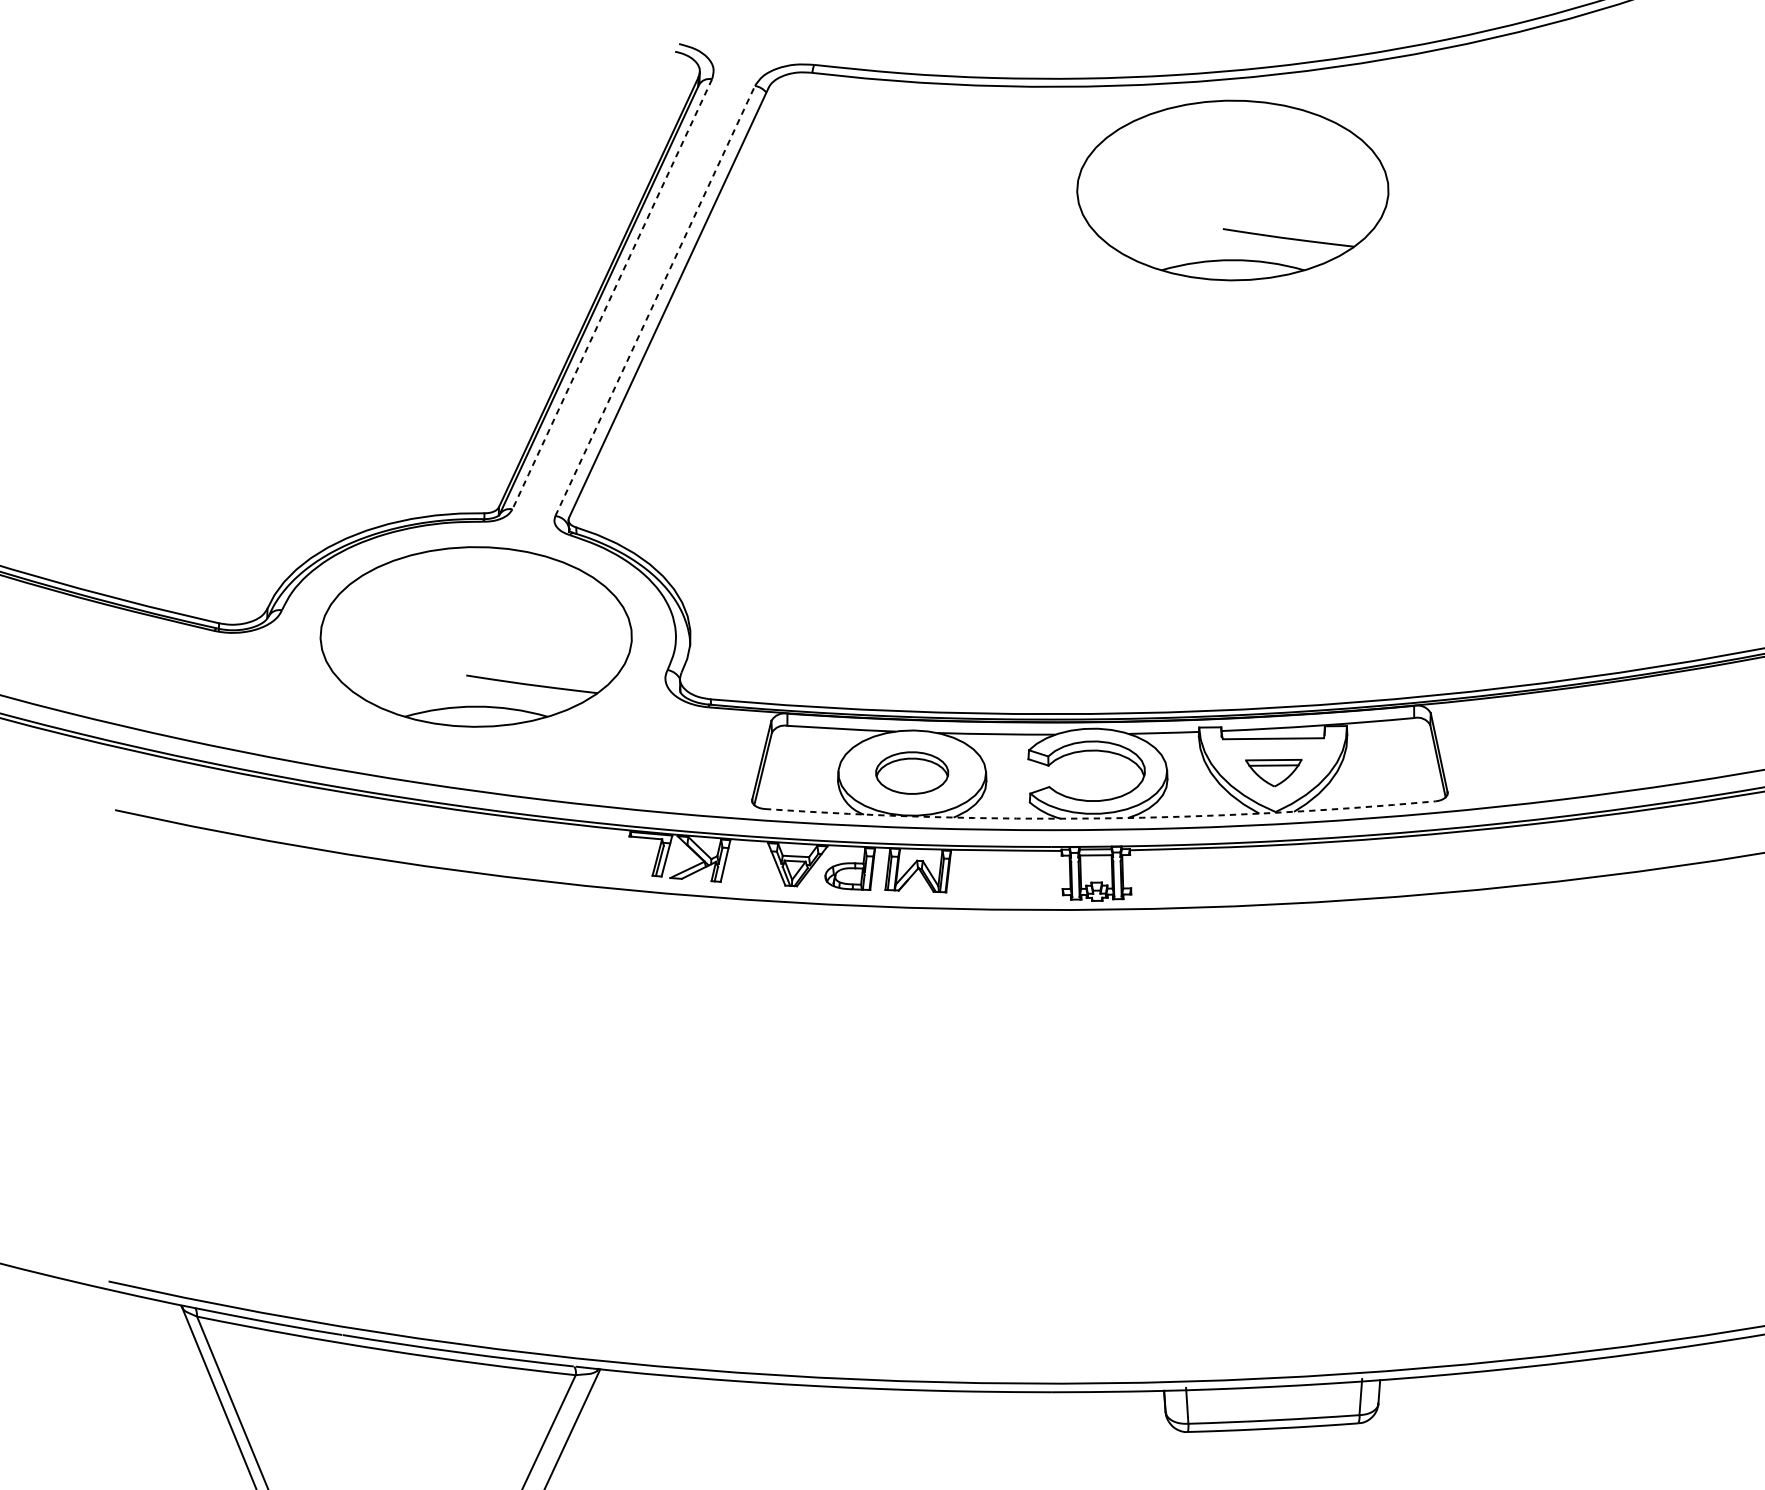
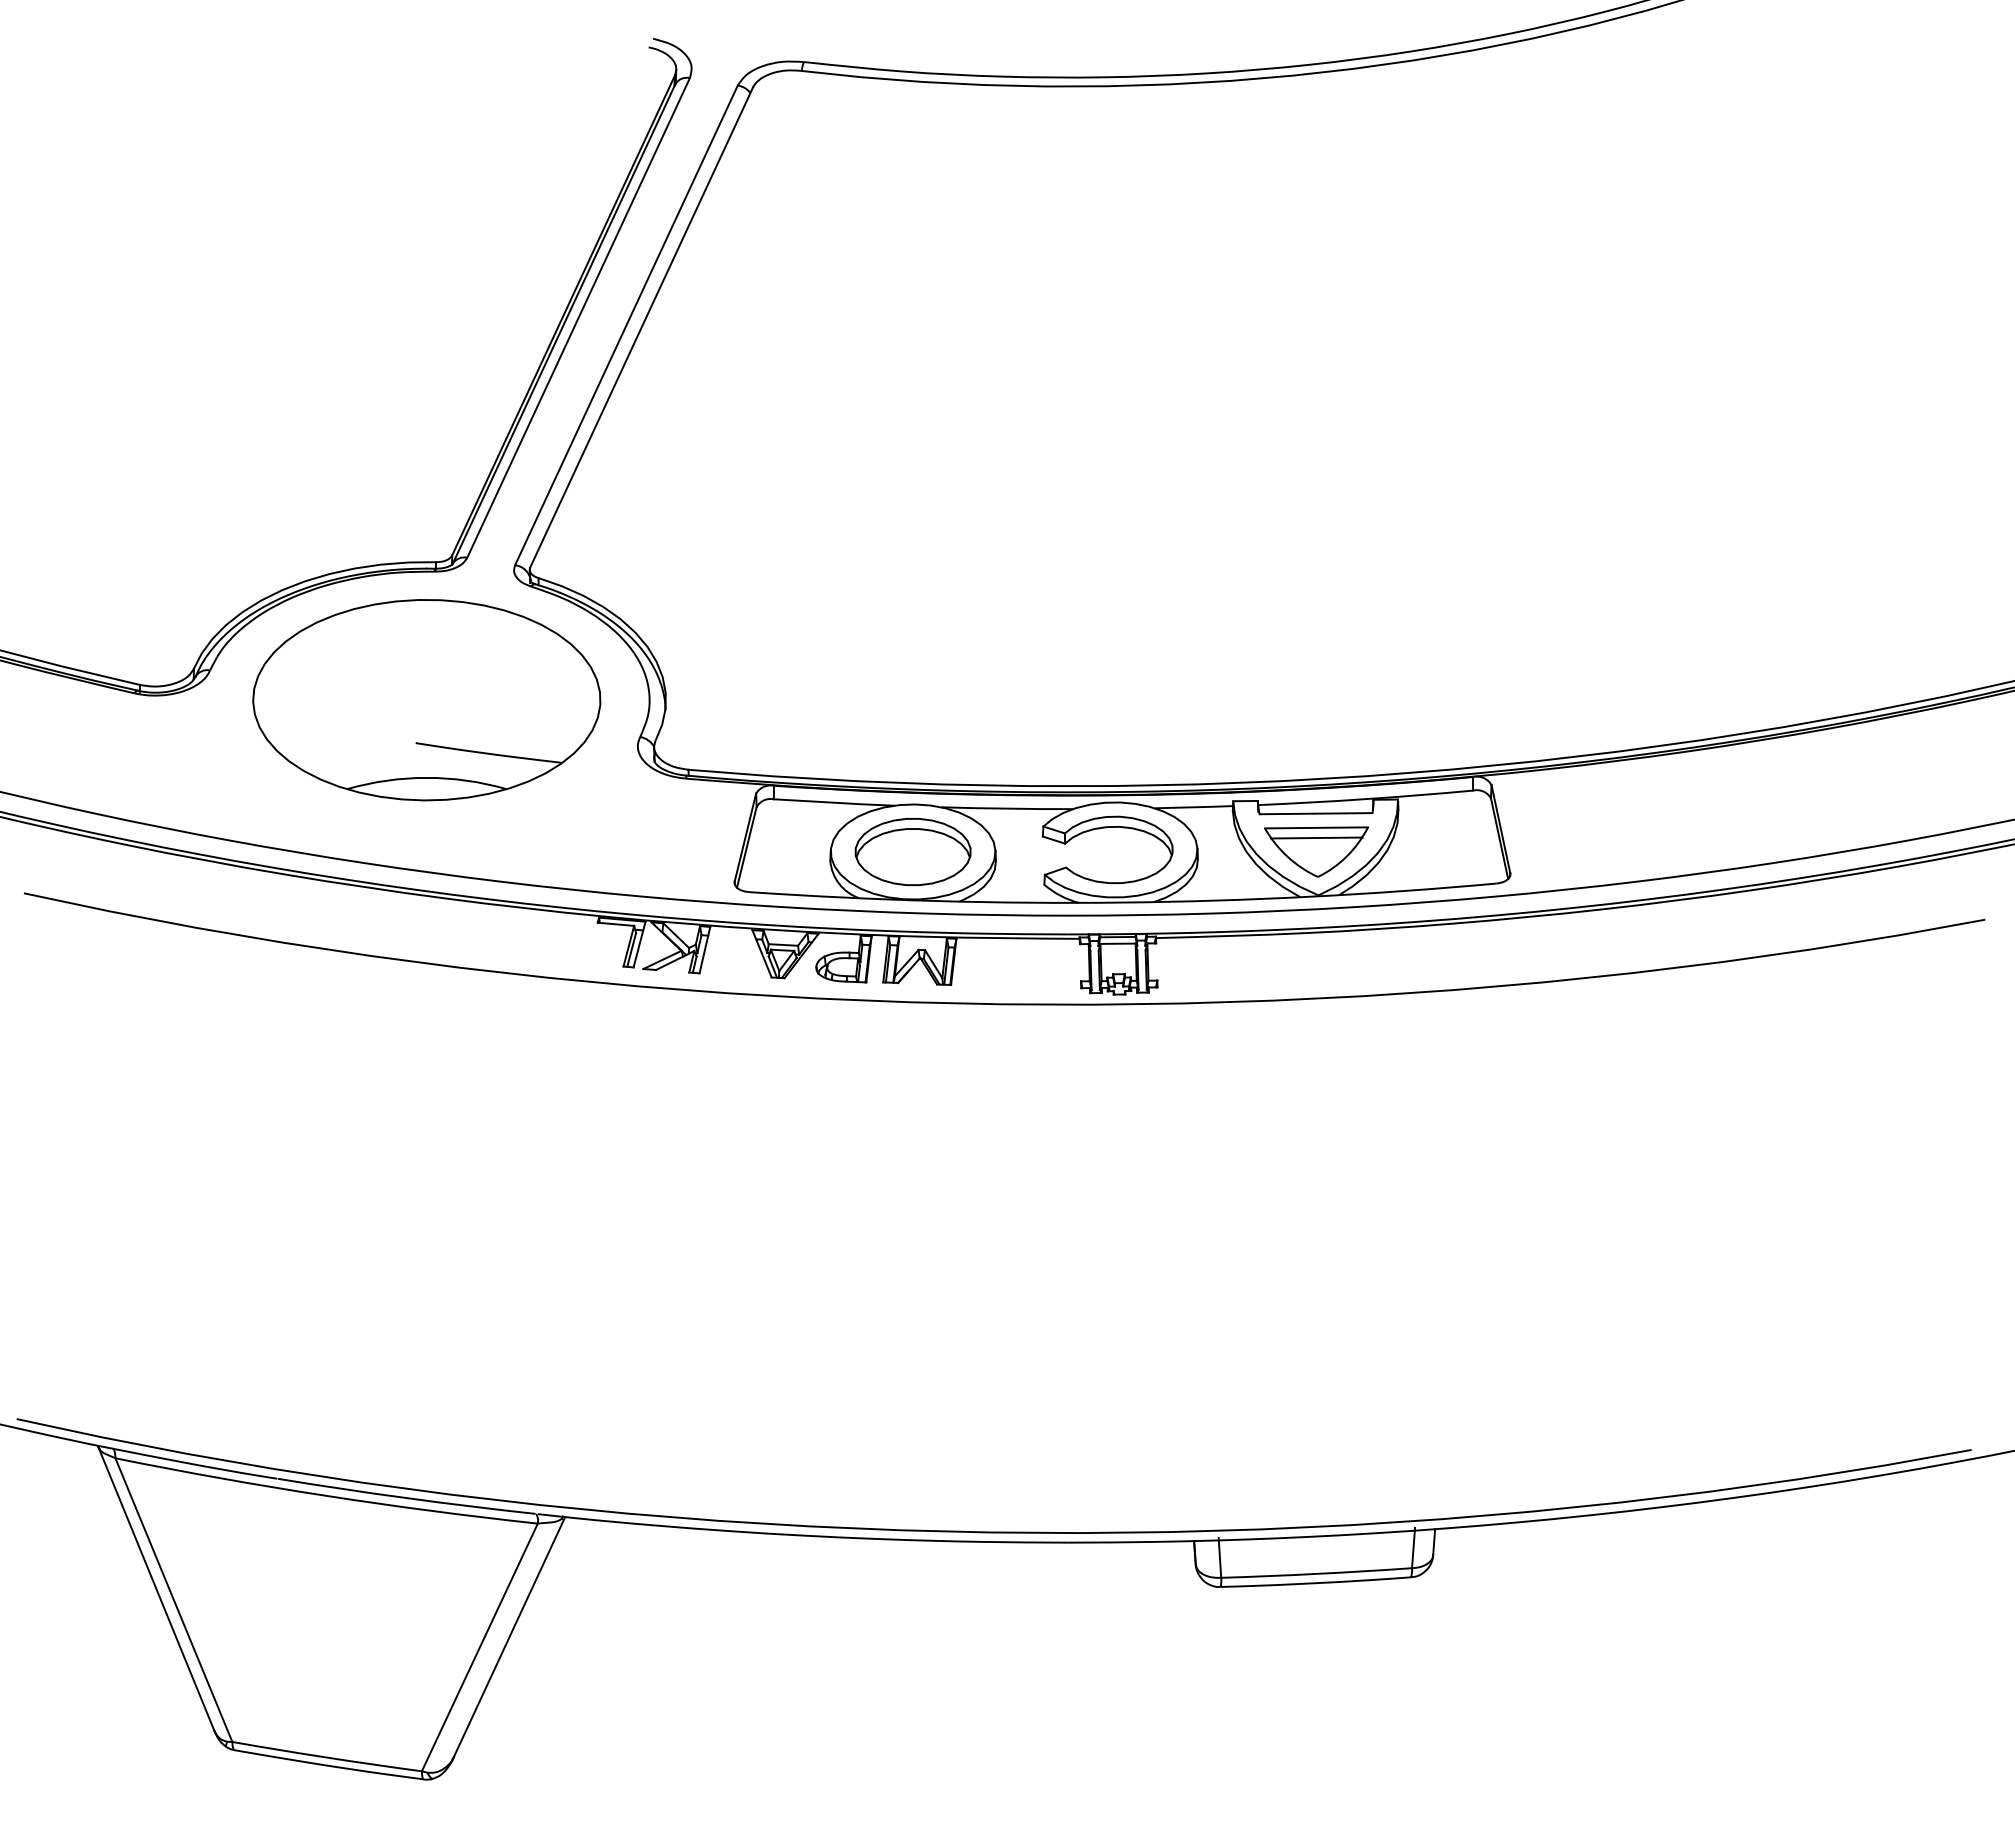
part: (1232, 190) -> (1270, 202), removed
line: (612, 294) -> (578, 318), dashed -> solid
line: (655, 300) -> (626, 324), dashed -> solid
part: (911, 772) -> (912, 851), size x1.43
part: (1273, 772) -> (1316, 851), size x1.67
arc: (1099, 818) -> (1122, 902), dashed -> solid

